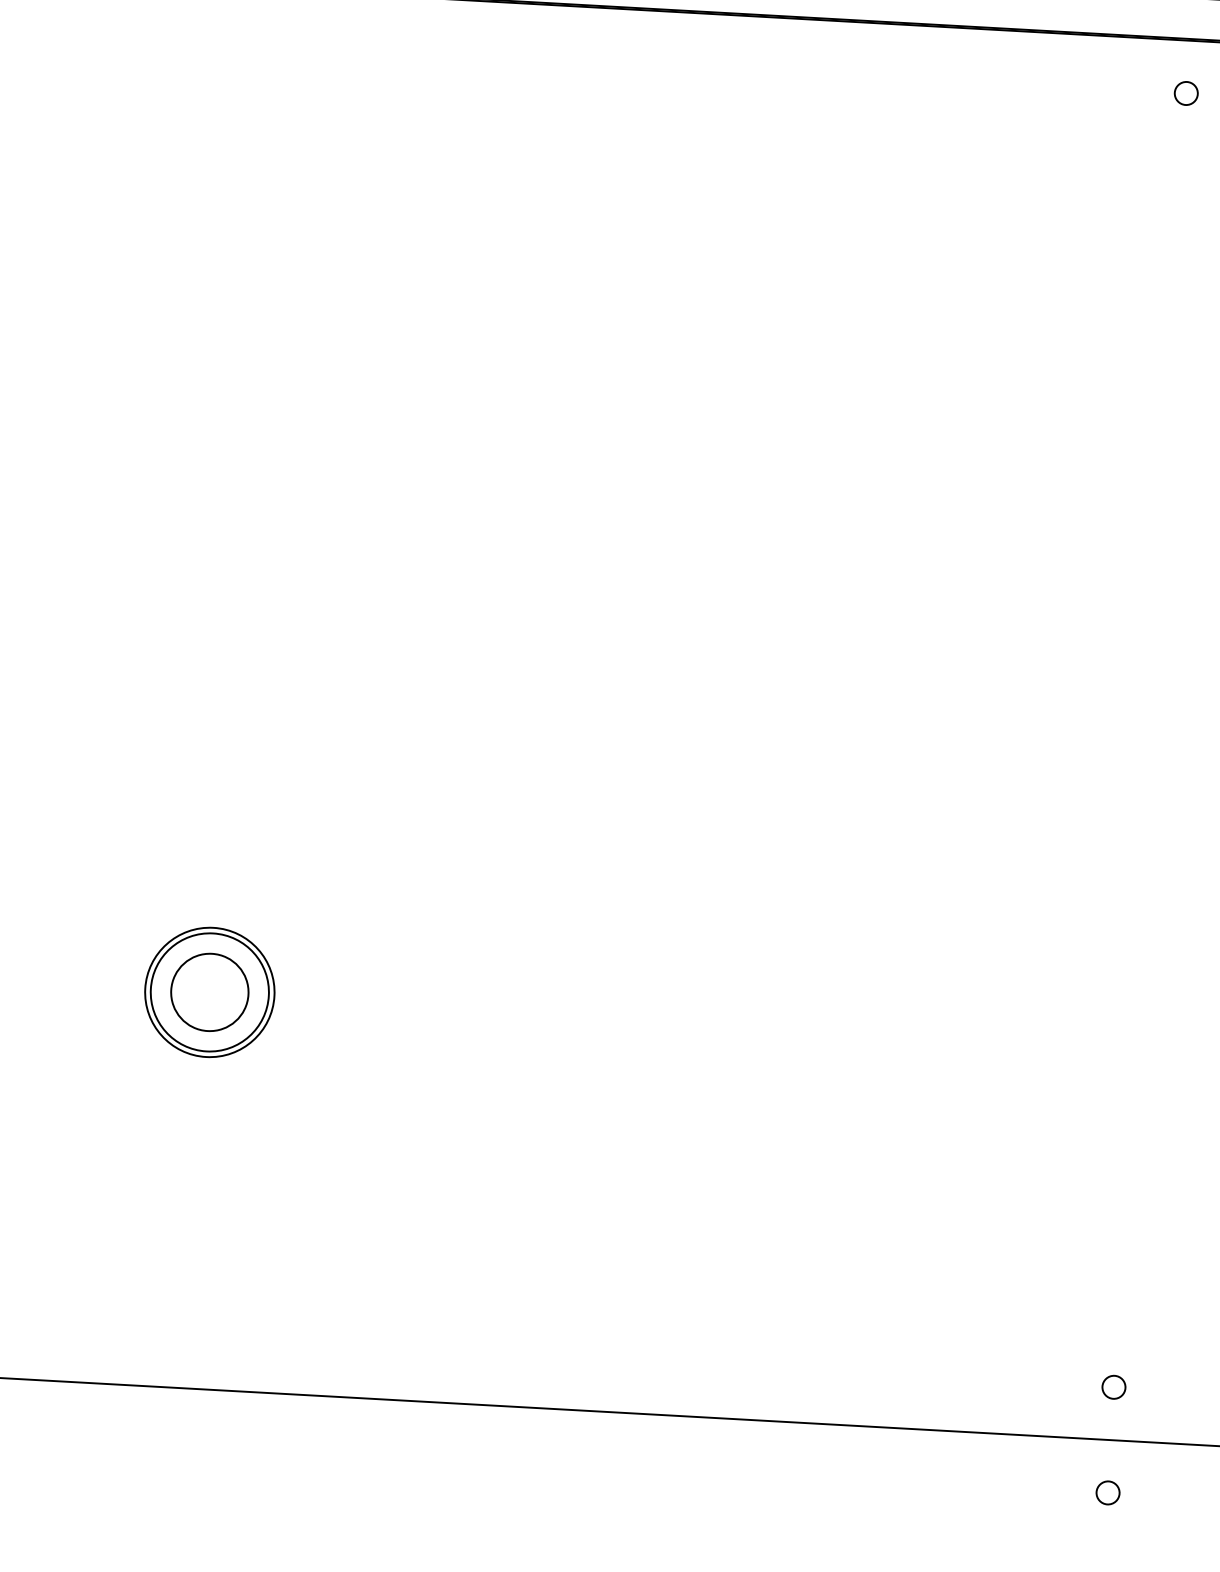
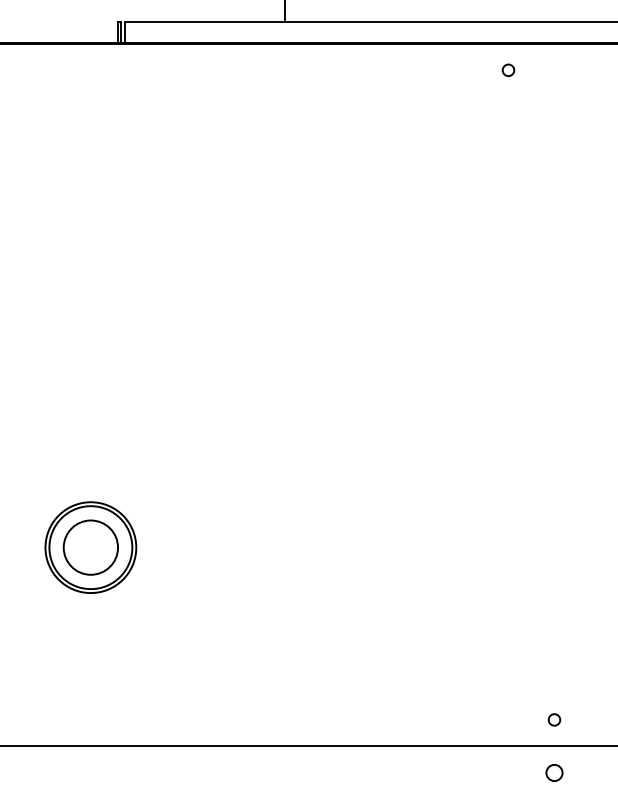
circle: (1186, 91) -> (508, 69), moved
part: (209, 992) -> (90, 547), size x1.4
circle: (1108, 1491) -> (554, 772), size x1.4

